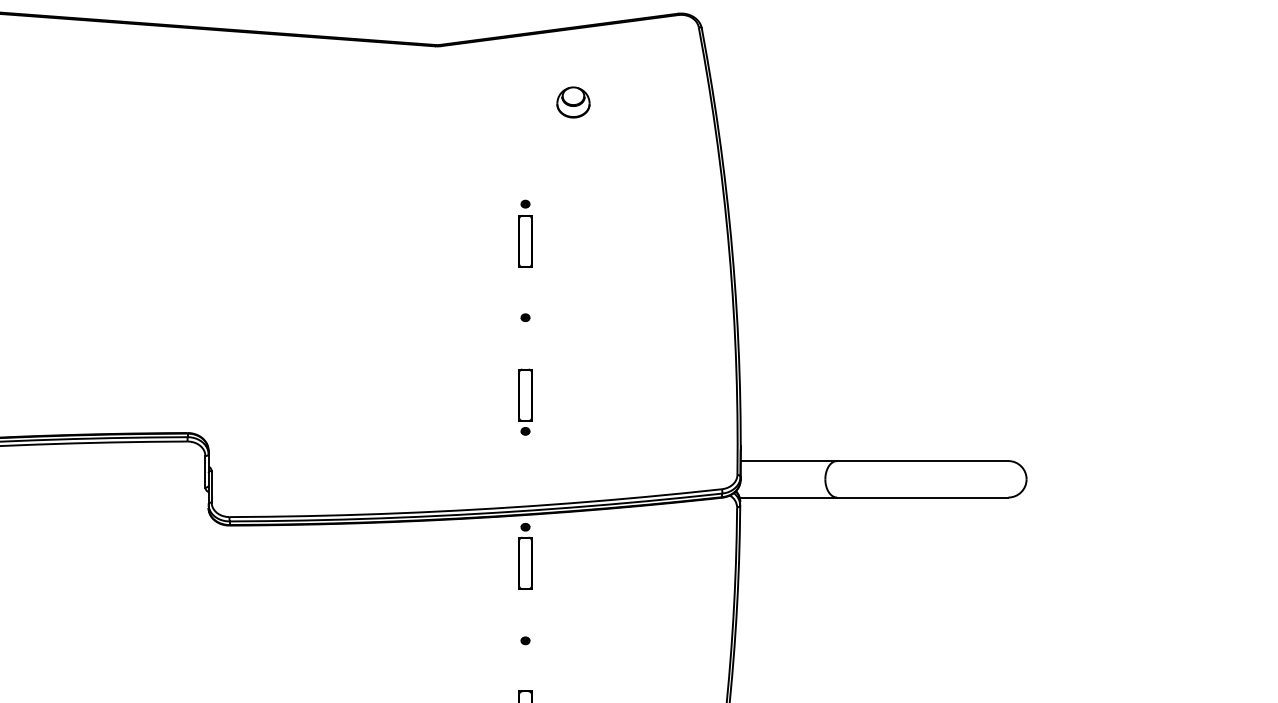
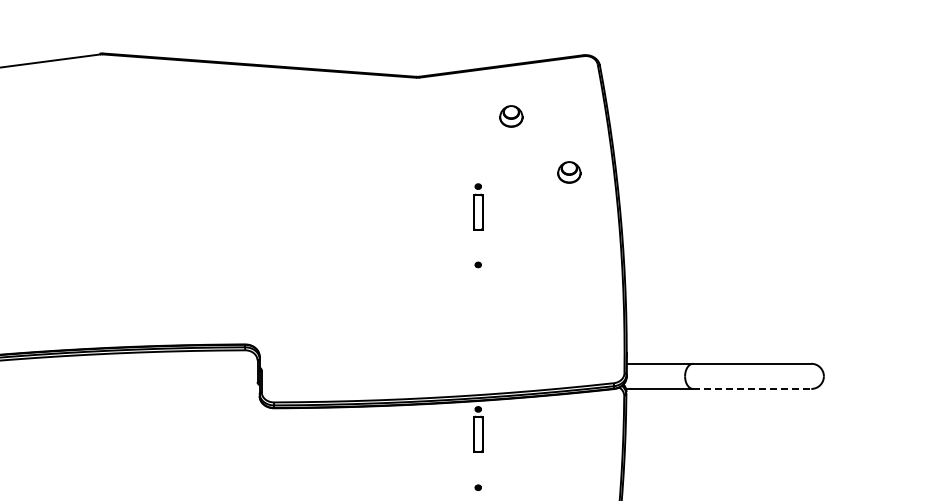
part: (657, 183) -> (569, 172), added
part: (525, 401) -> (478, 322), removed
line: (923, 496) -> (752, 388), solid -> dashed

